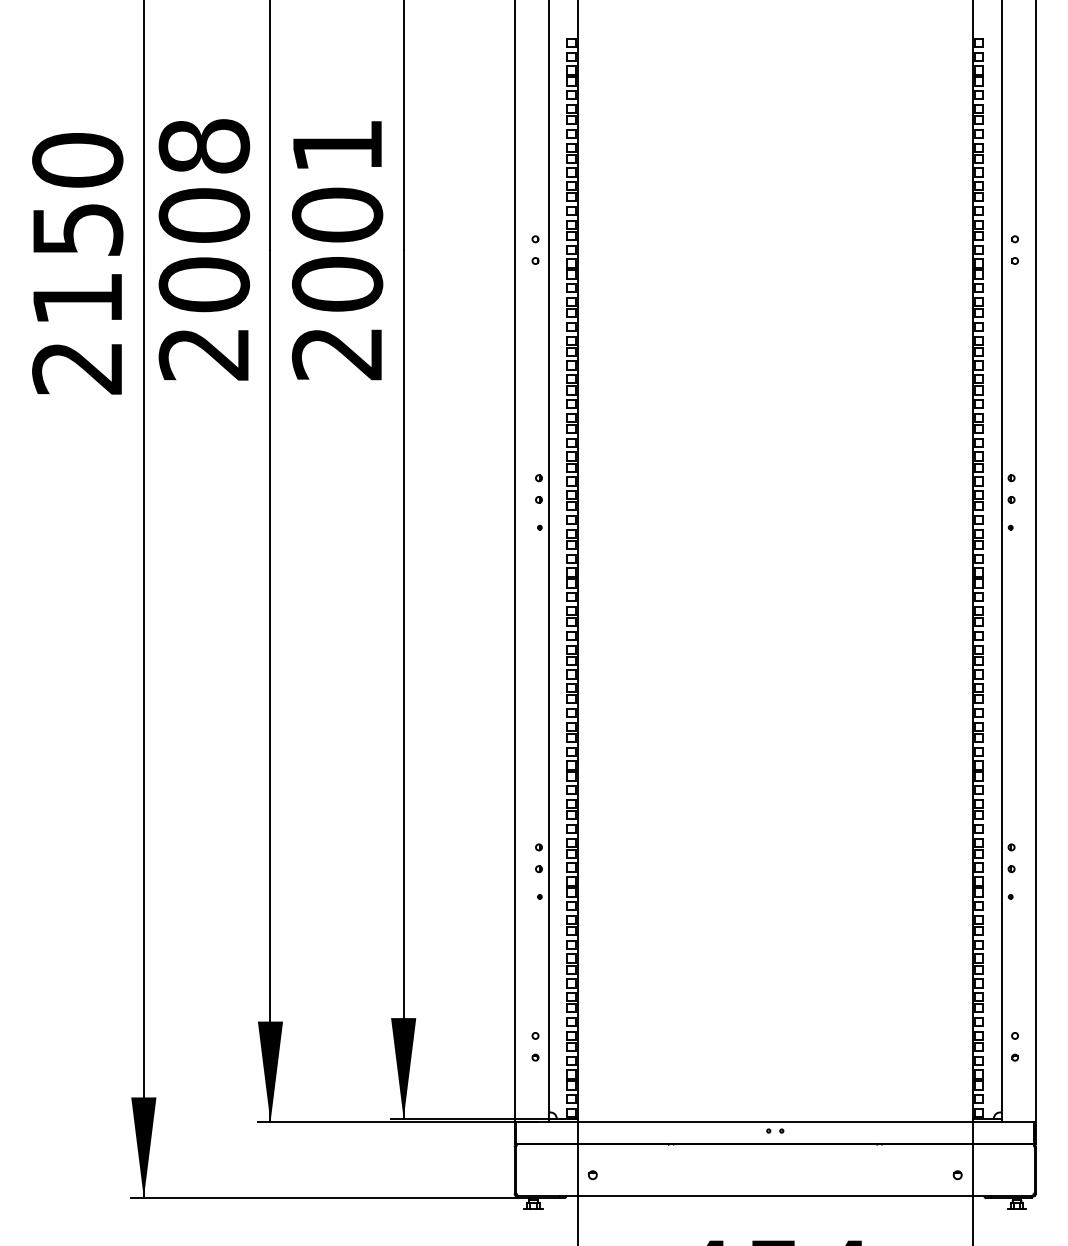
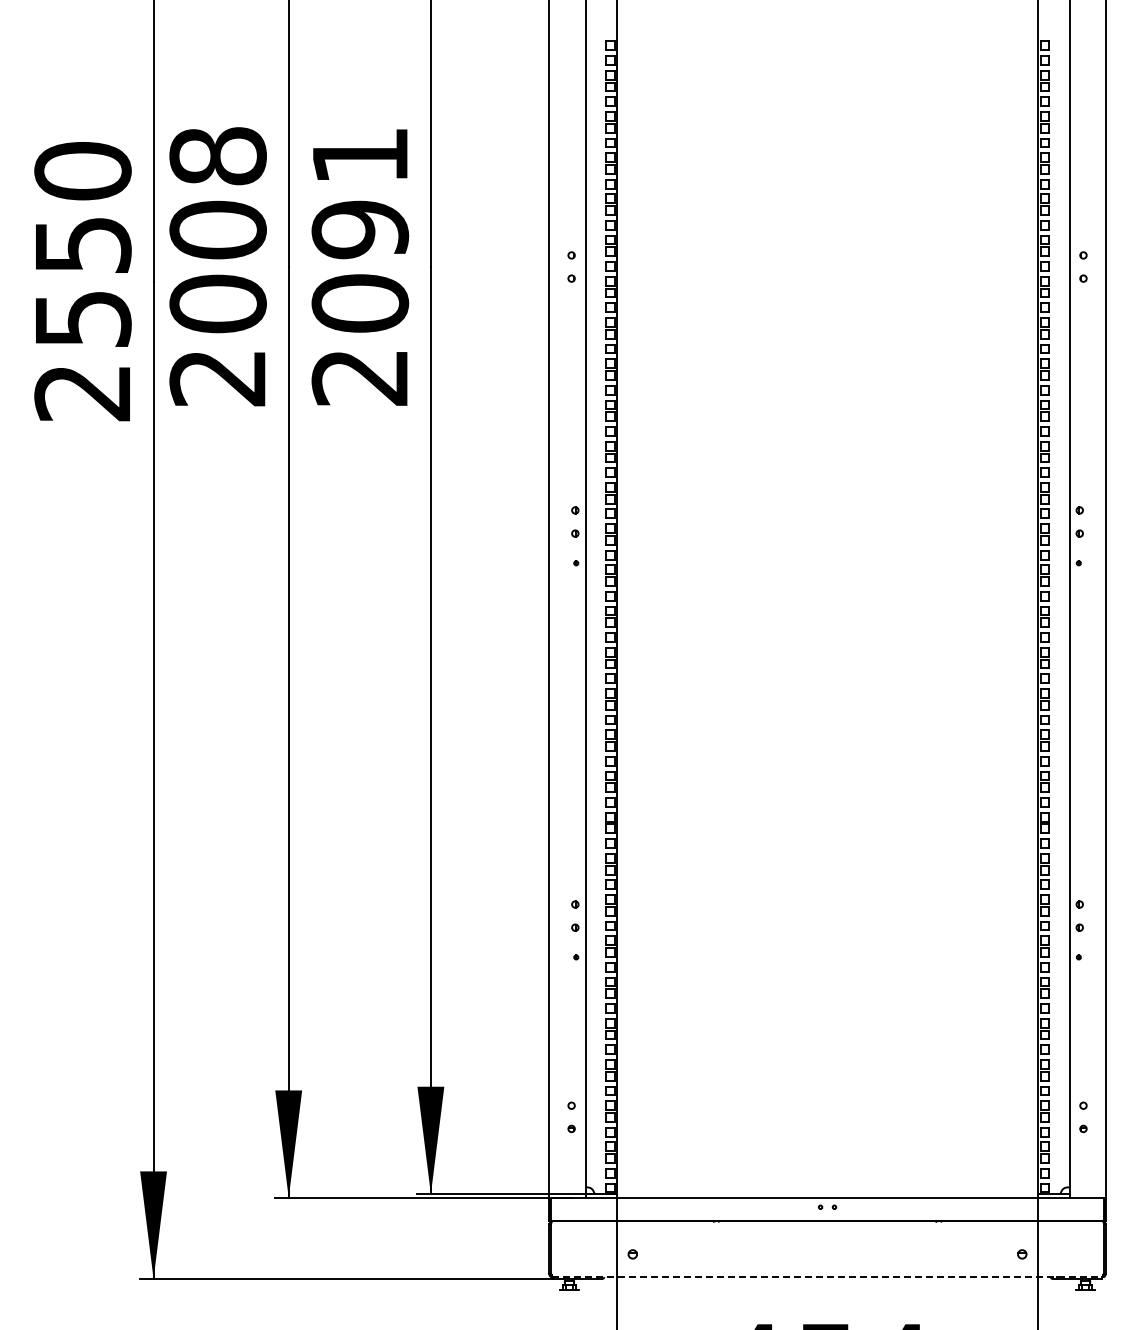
text: (337, 214) -> (360, 229), 2001 -> 2091
text: (78, 299) -> (83, 319), 2150 -> 2550
line: (776, 1196) -> (828, 1277), solid -> dashed

